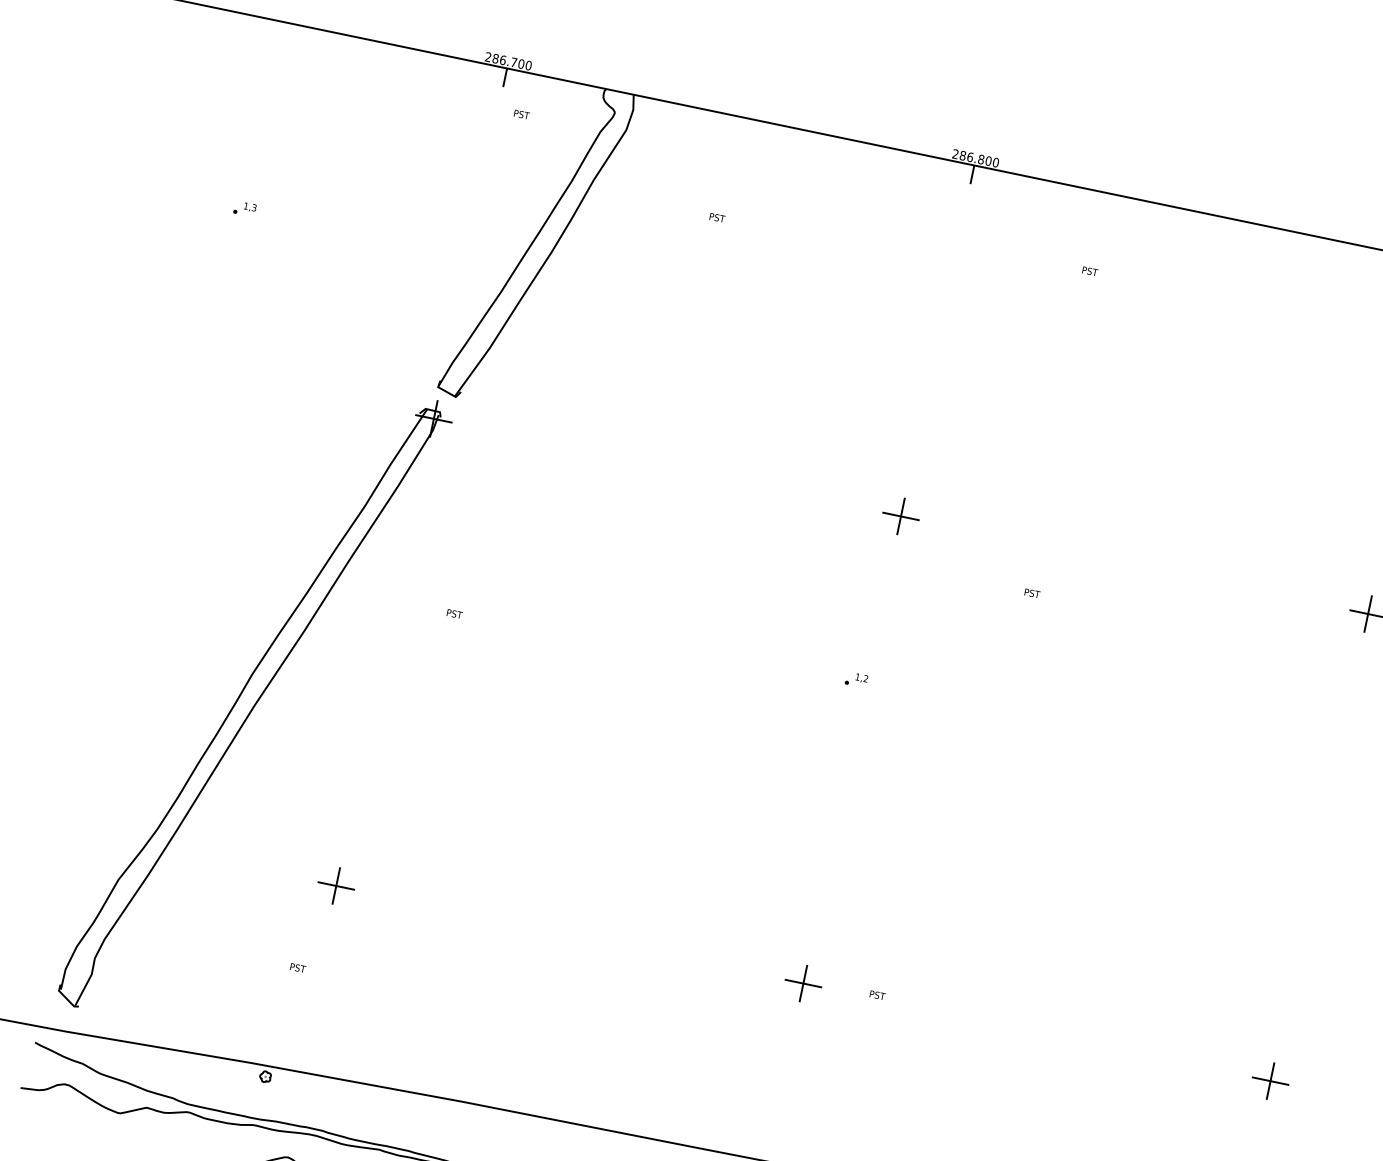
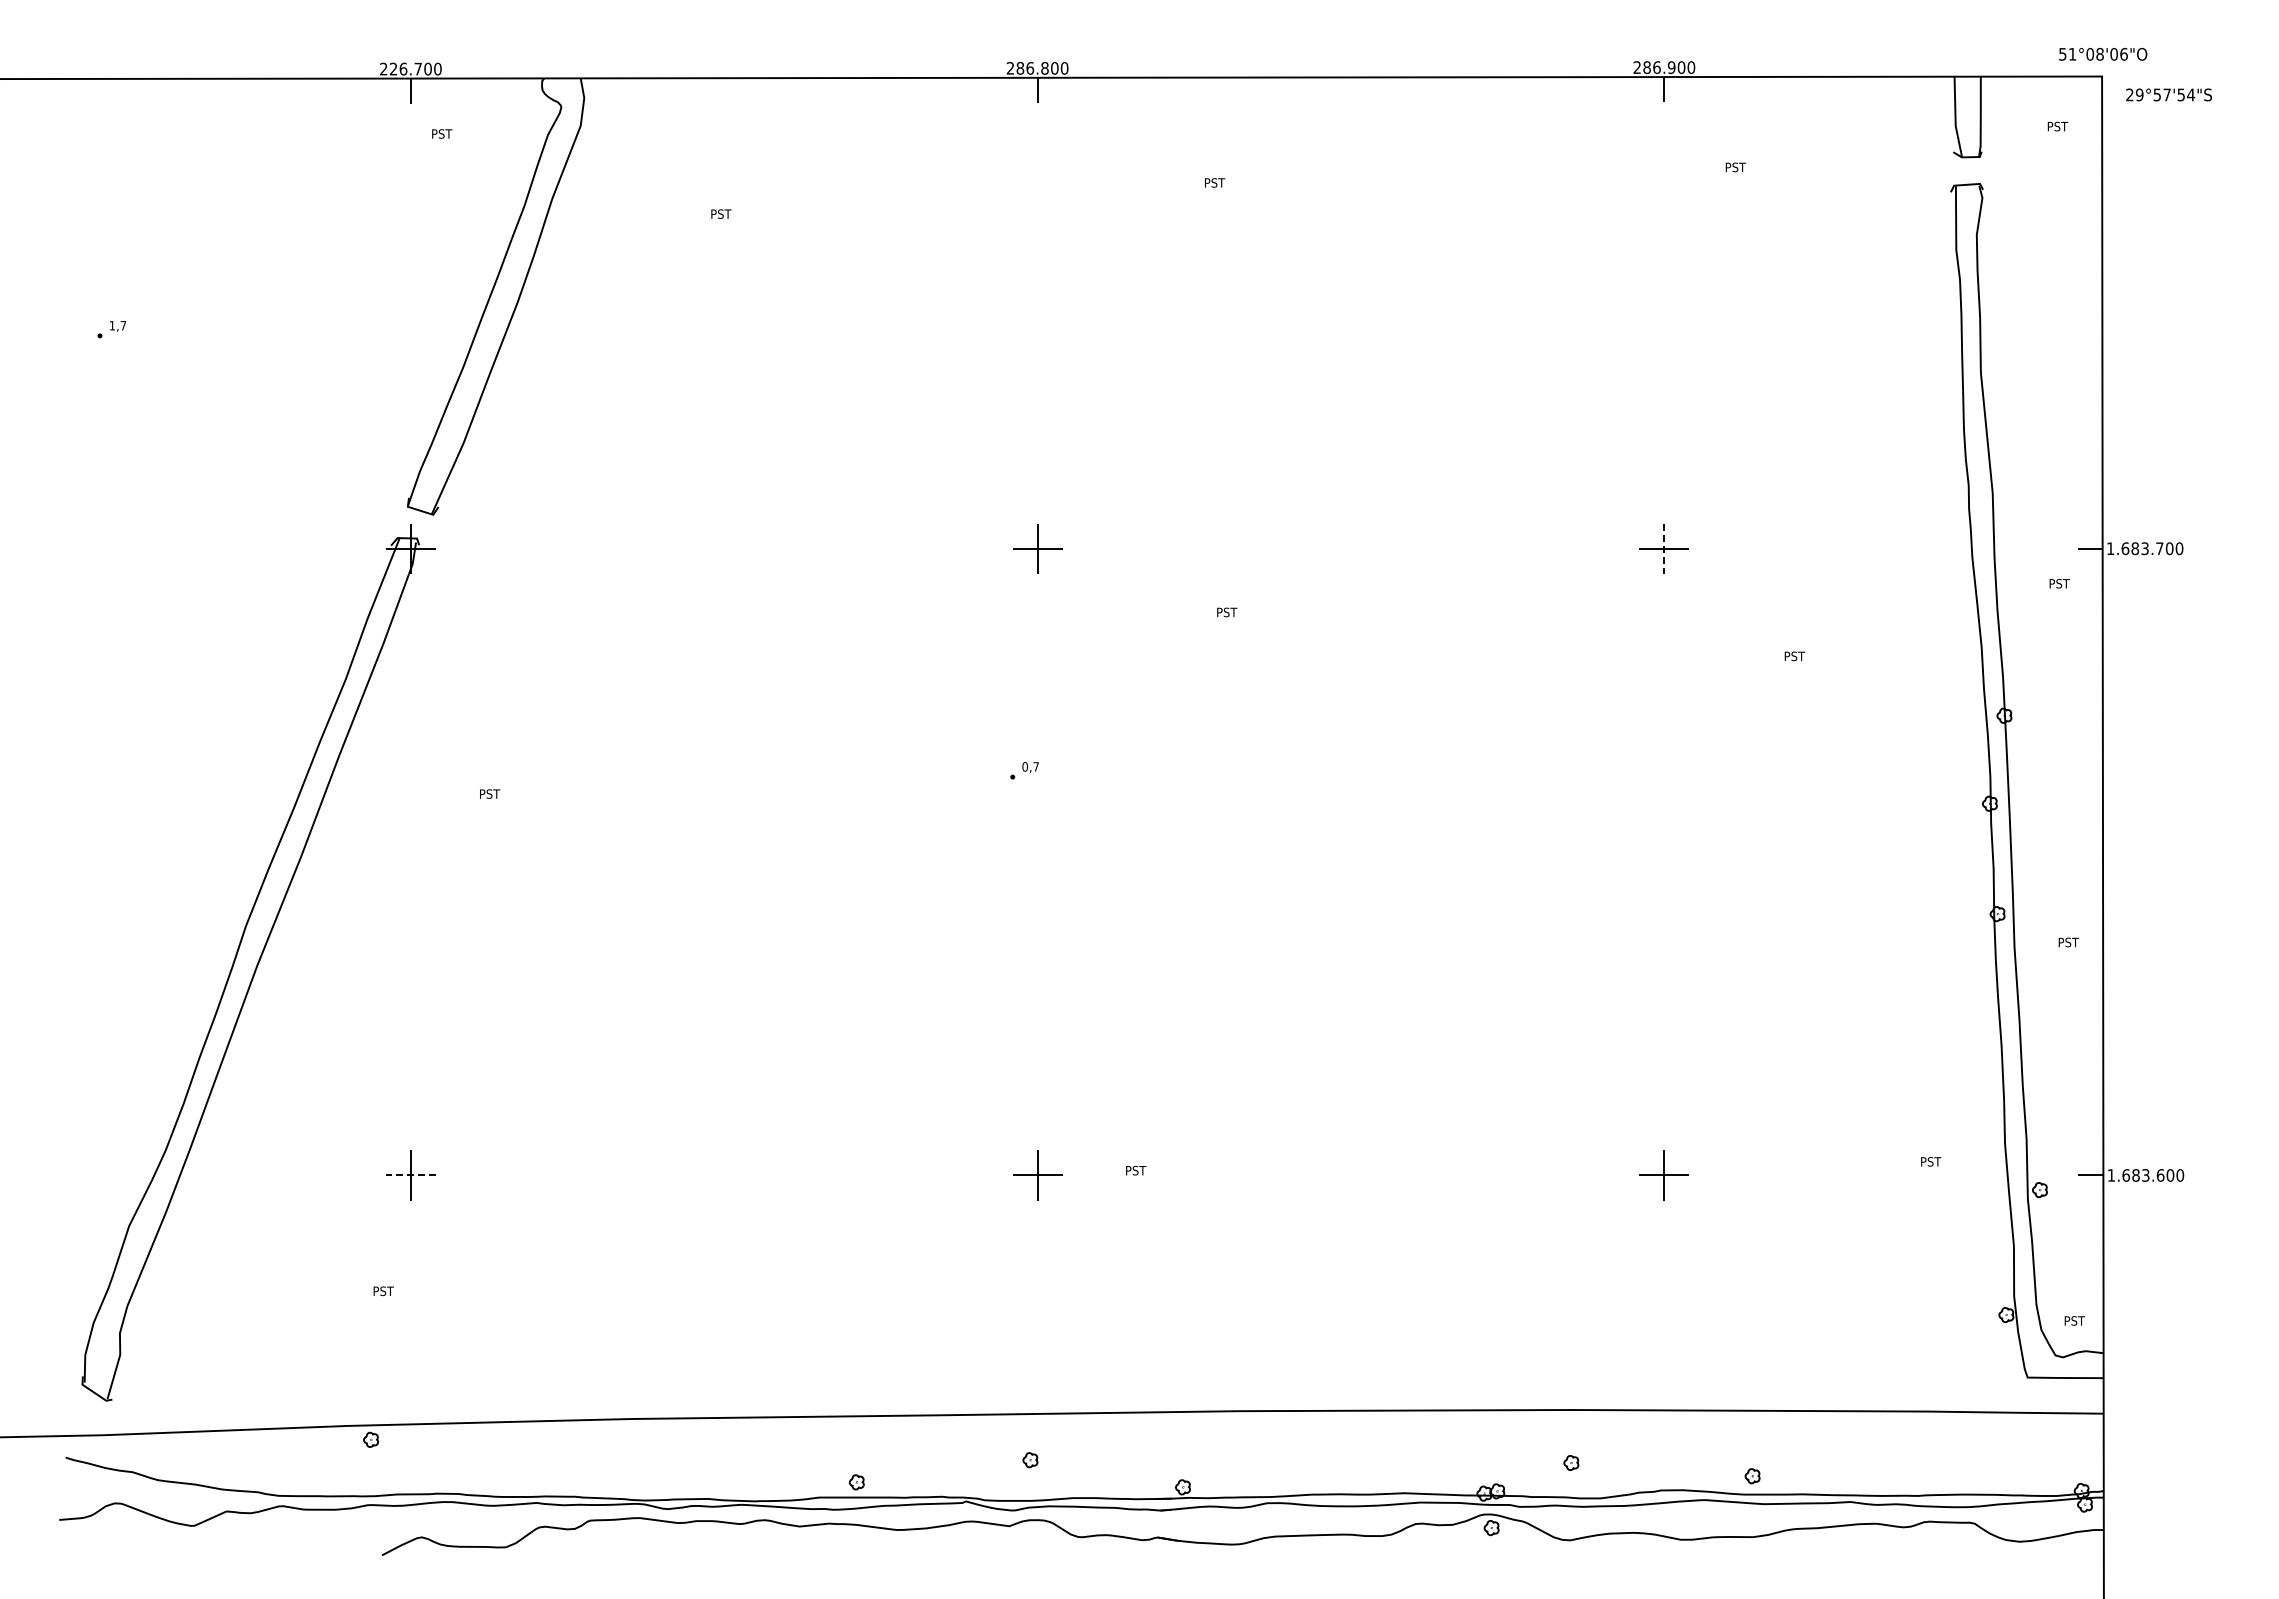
text: (495, 58) -> (393, 68), 286.700 -> 226.700
text: (254, 207) -> (123, 325), 1,3 -> 1,7
line: (1368, 614) -> (1664, 549), solid -> dashed
text: (861, 677) -> (1030, 766), 1,2 -> 0,7
line: (336, 885) -> (410, 1175), solid -> dashed

